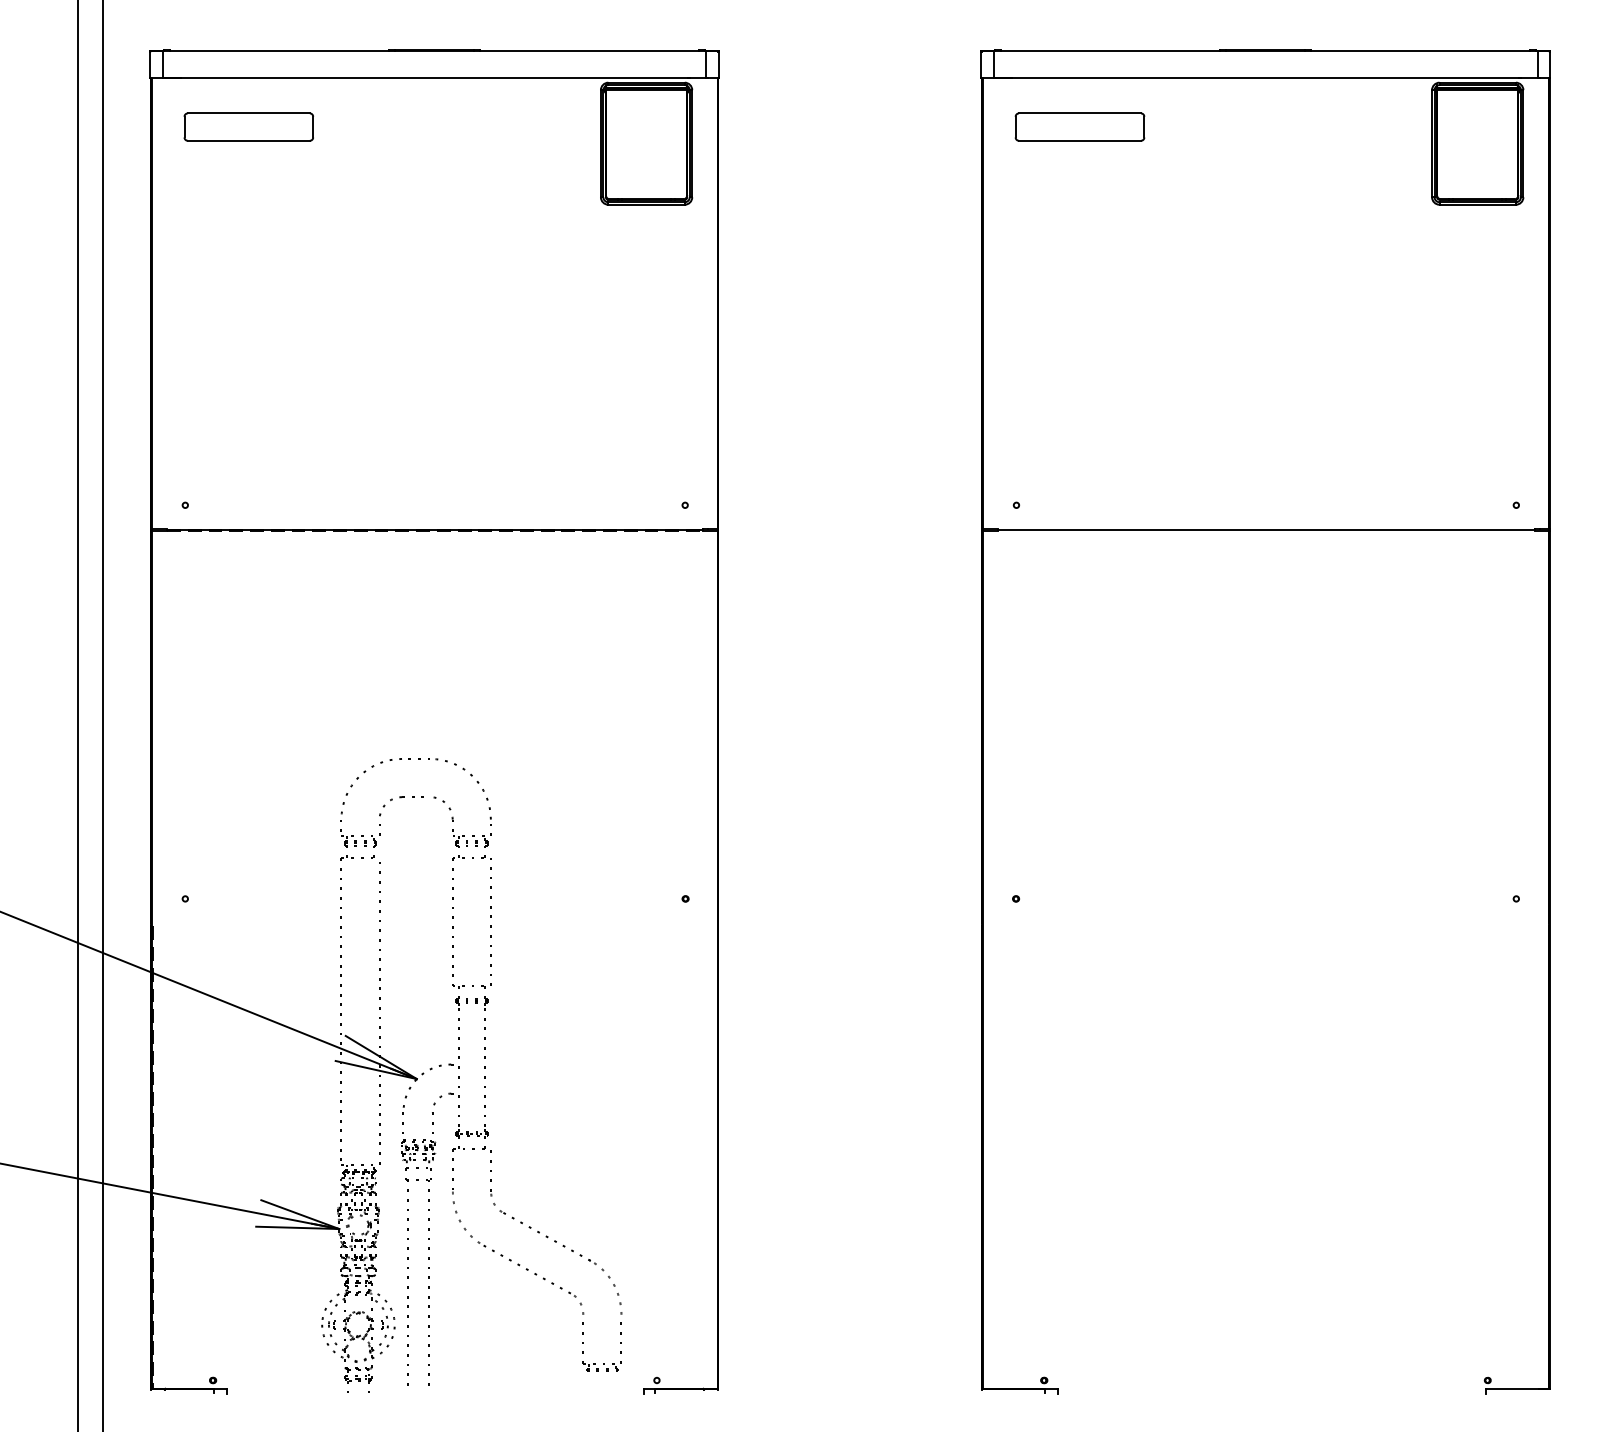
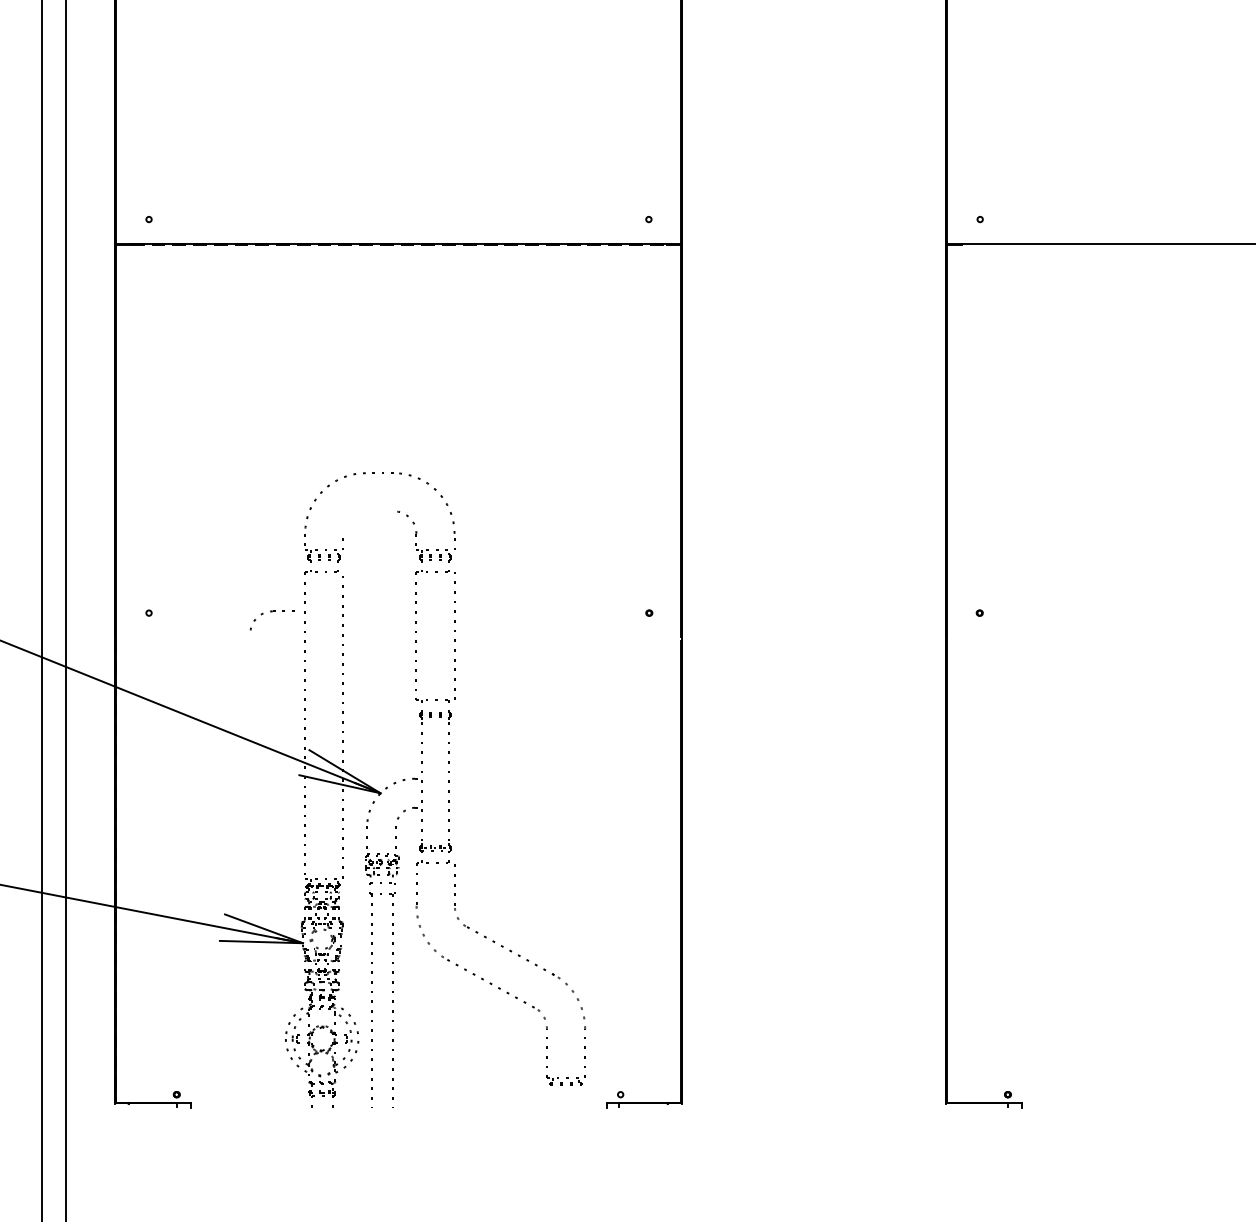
part: (401, 798) -> (272, 612), moved

